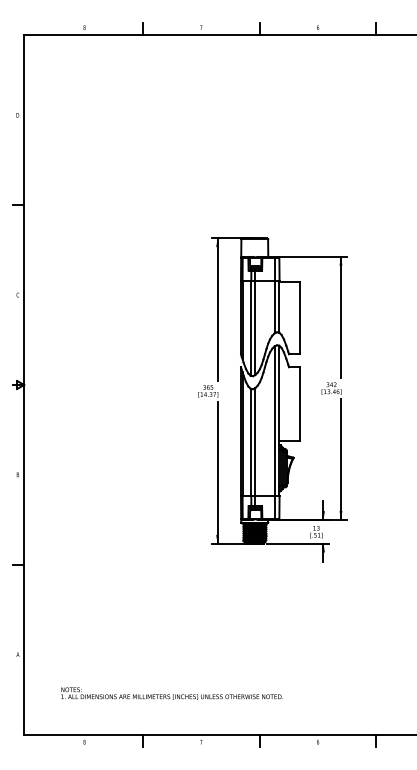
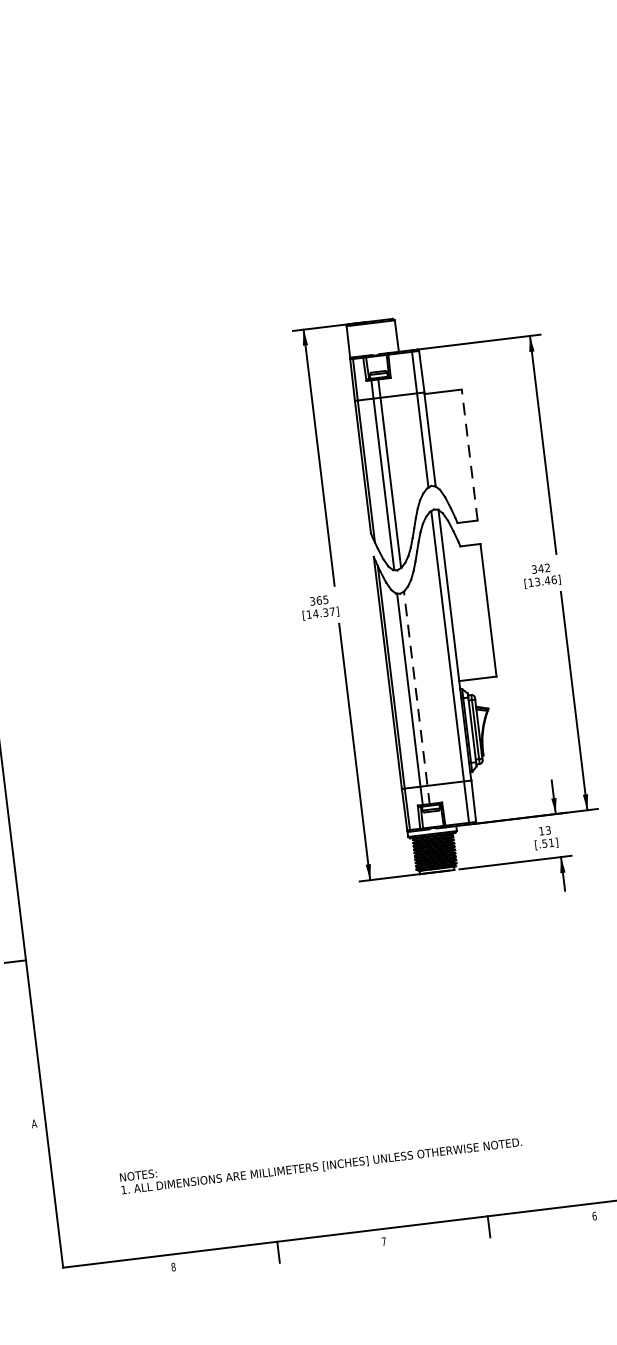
line: (300, 317) -> (470, 454), solid -> dashed
line: (255, 447) -> (417, 698), solid -> dashed

